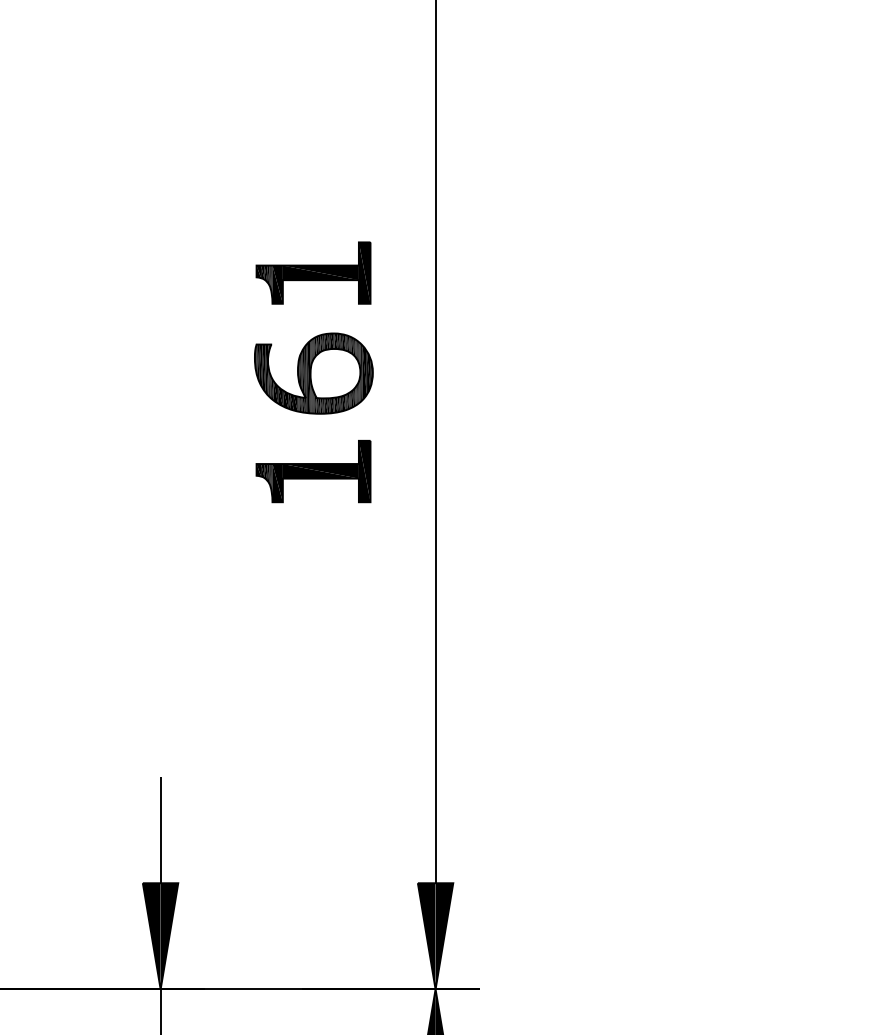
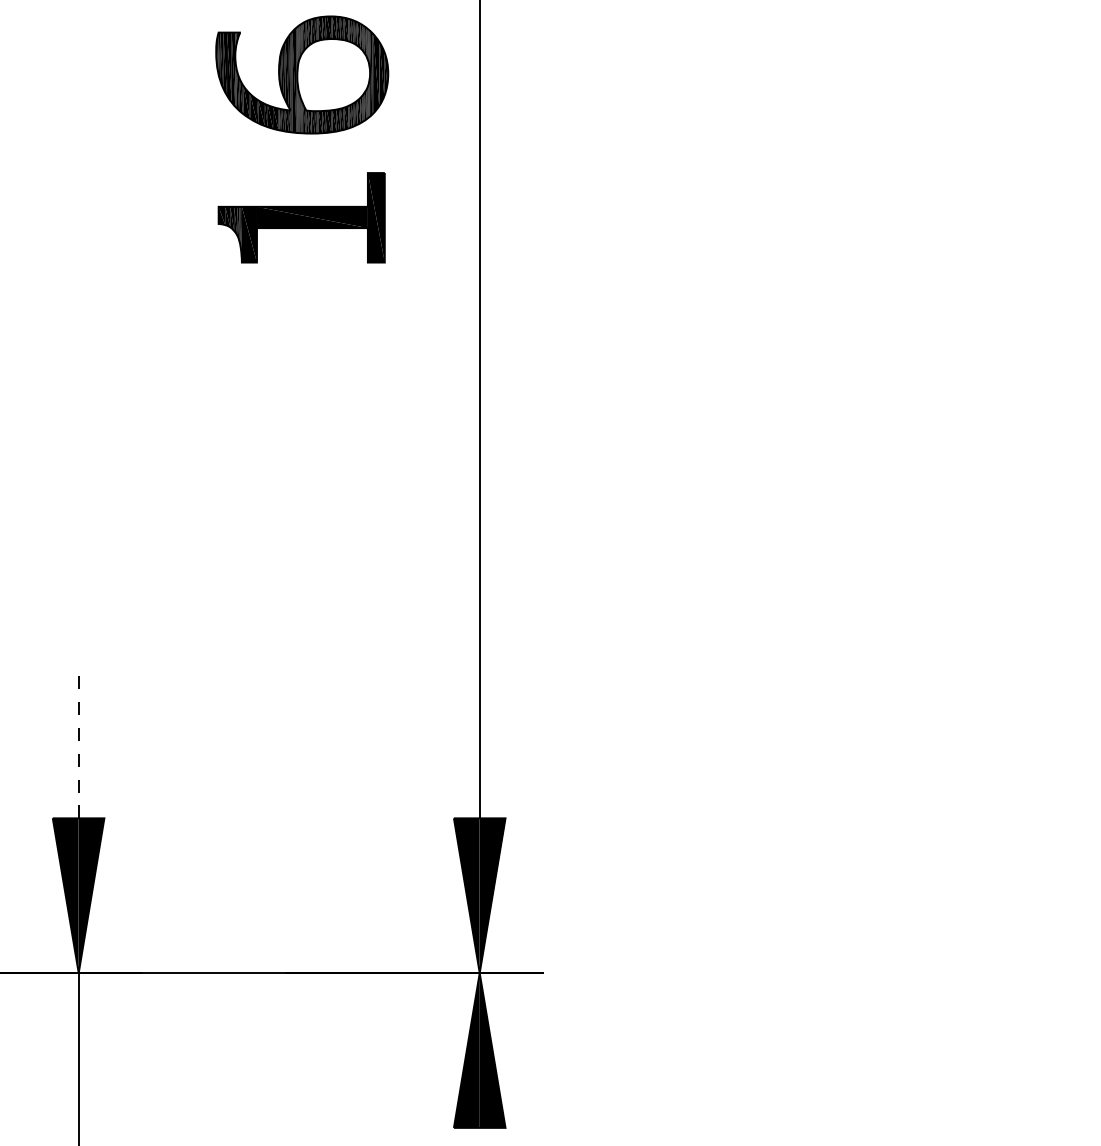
line: (160, 829) -> (78, 739), solid -> dashed

